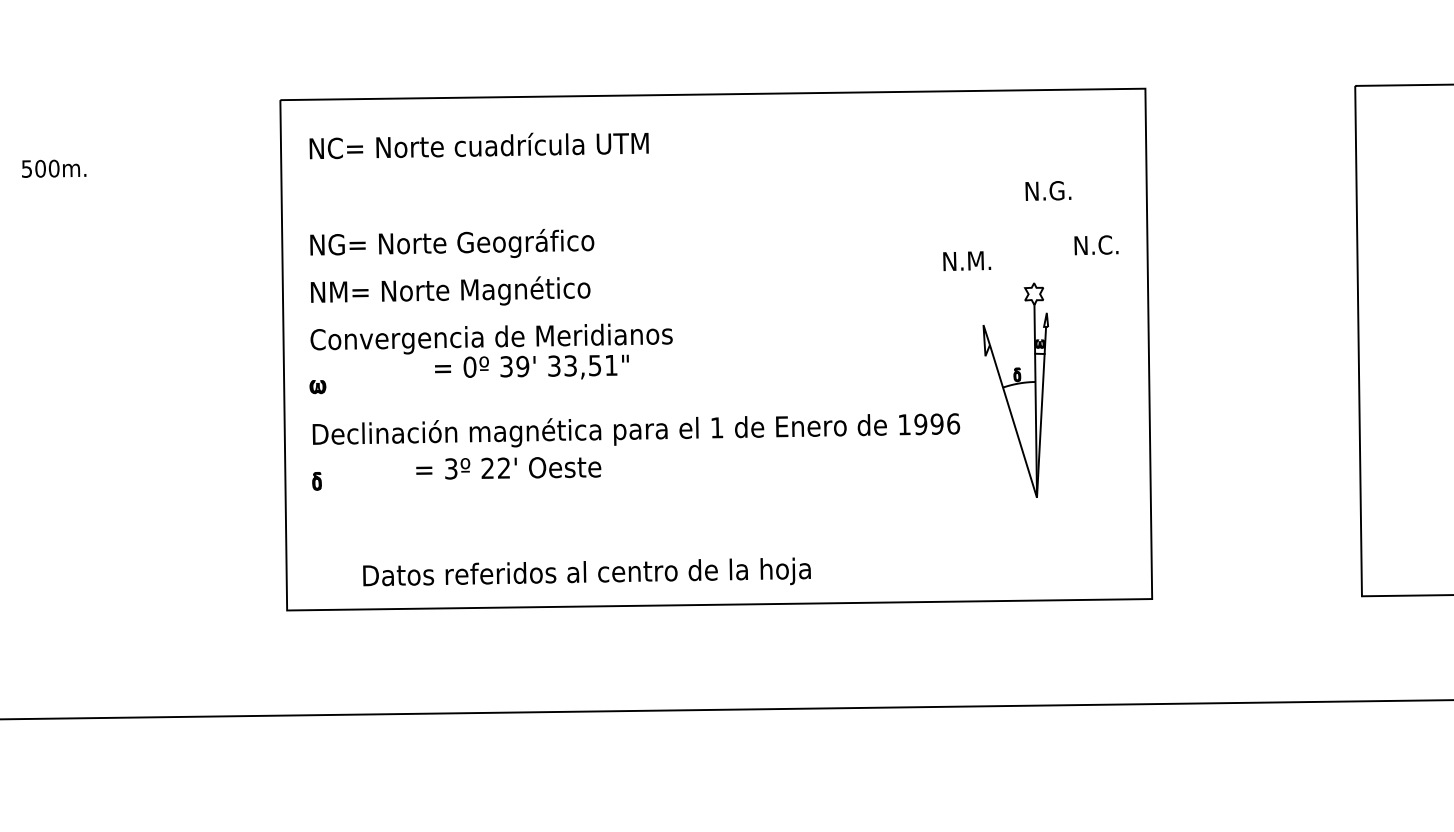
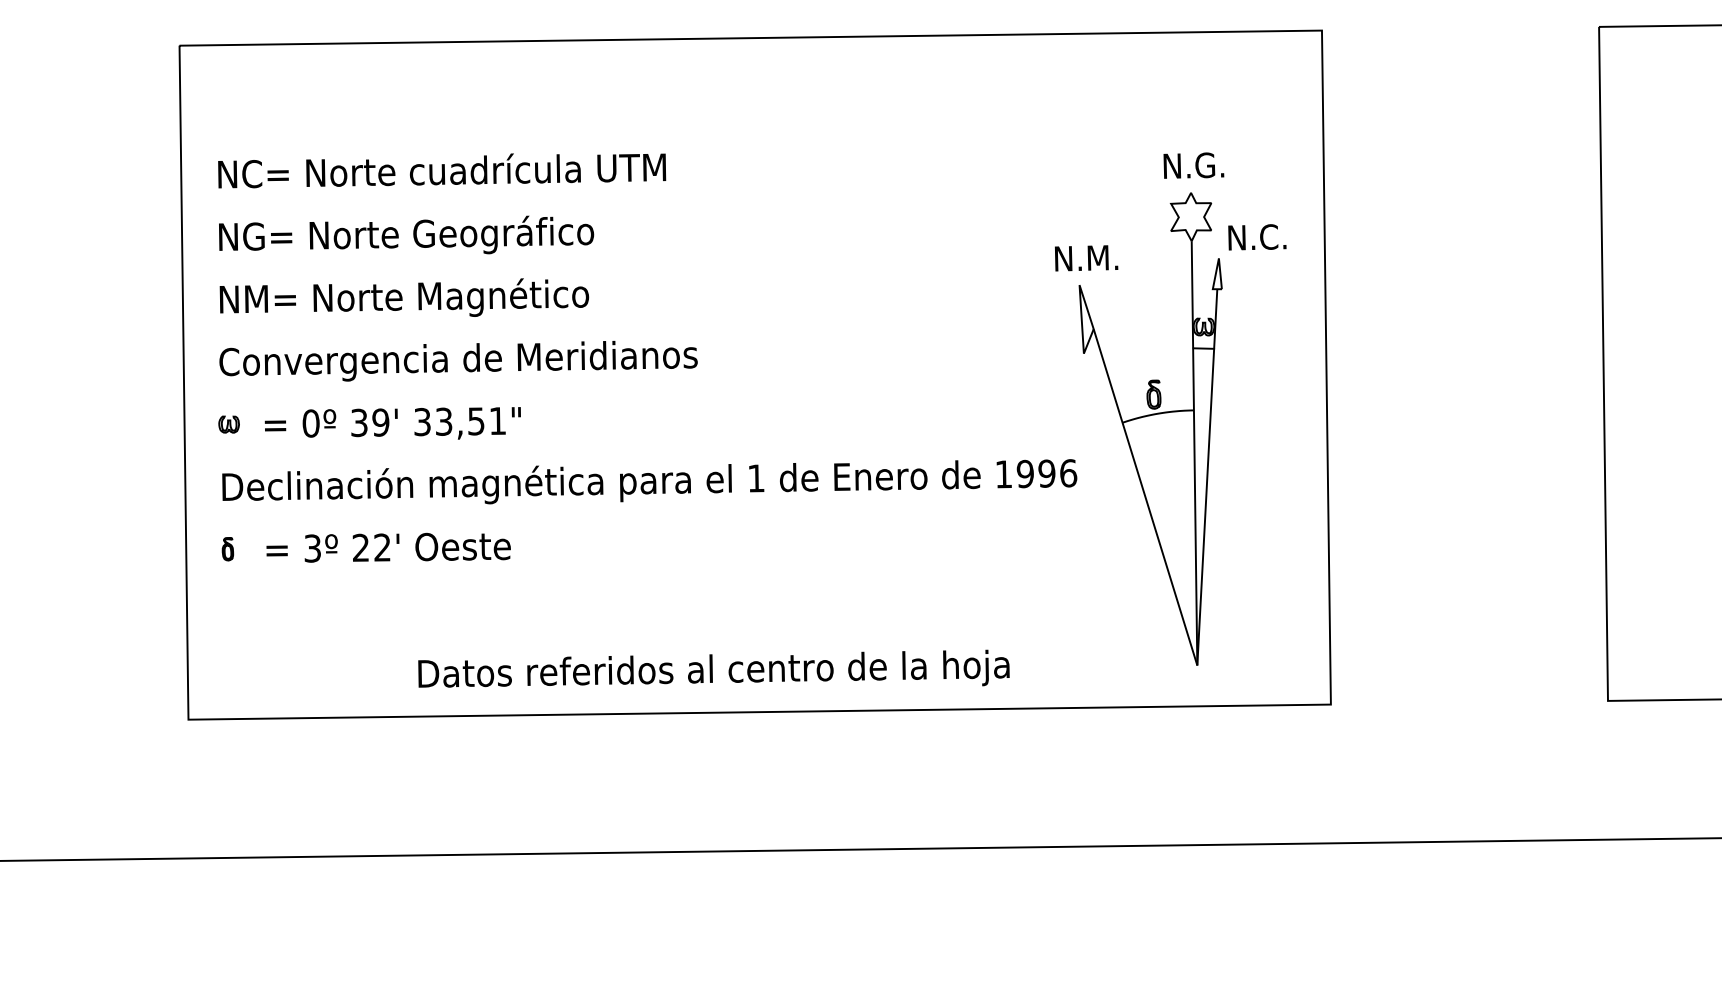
text: (478, 145) -> (441, 170), moved
text: (531, 366) -> (392, 422), moved
part: (1015, 390) -> (1150, 429), size x1.67
text: (508, 468) -> (388, 548), moved
text: (586, 571) -> (713, 668), moved

